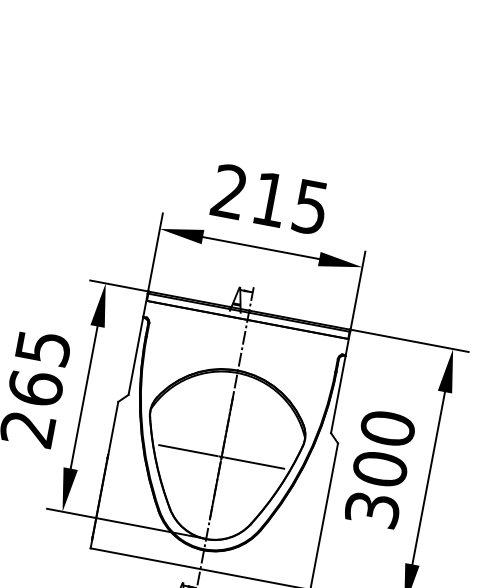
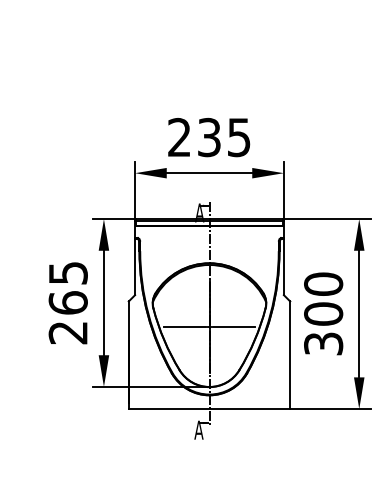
text: (270, 199) -> (209, 137), 215 -> 235

